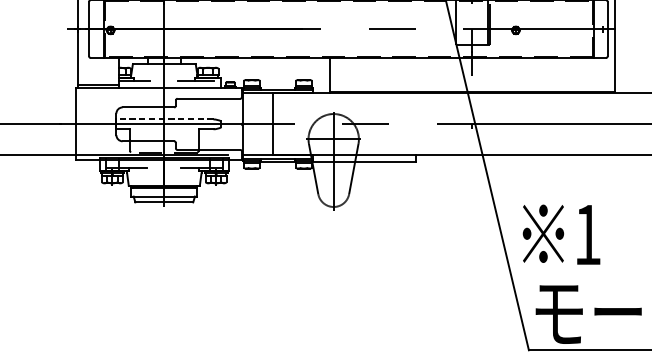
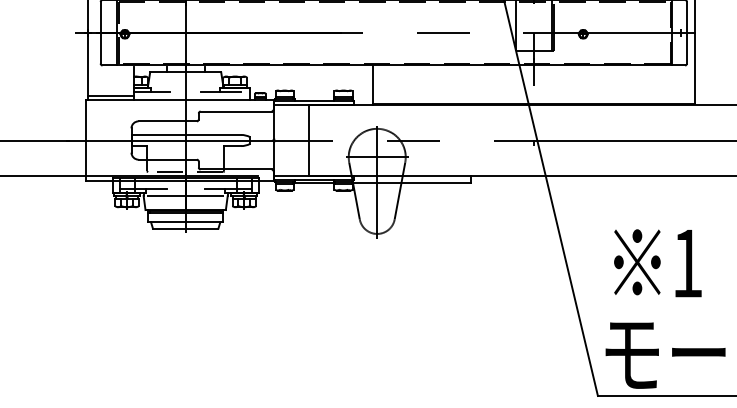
line: (165, 119) -> (186, 134), dashed -> solid
line: (164, 173) -> (185, 196), added
text: (561, 234) -> (657, 263), moved

